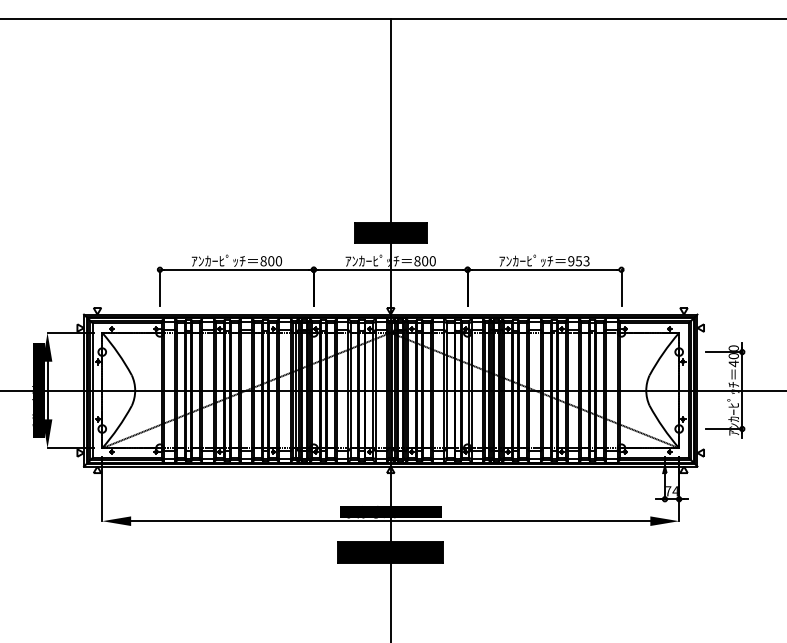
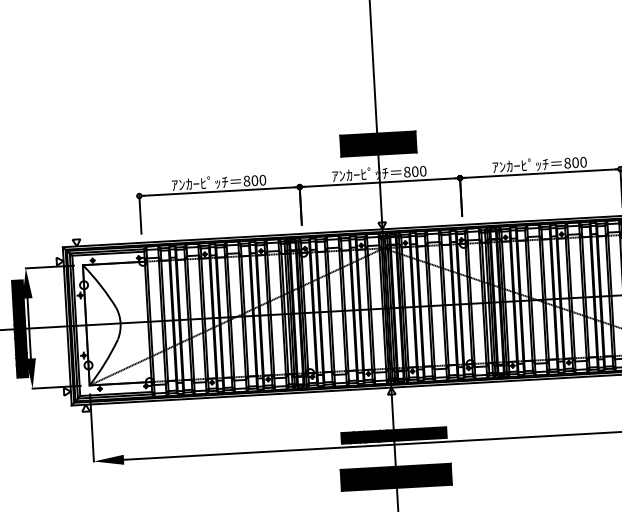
text: (578, 261) -> (575, 163), 953 -> 800

